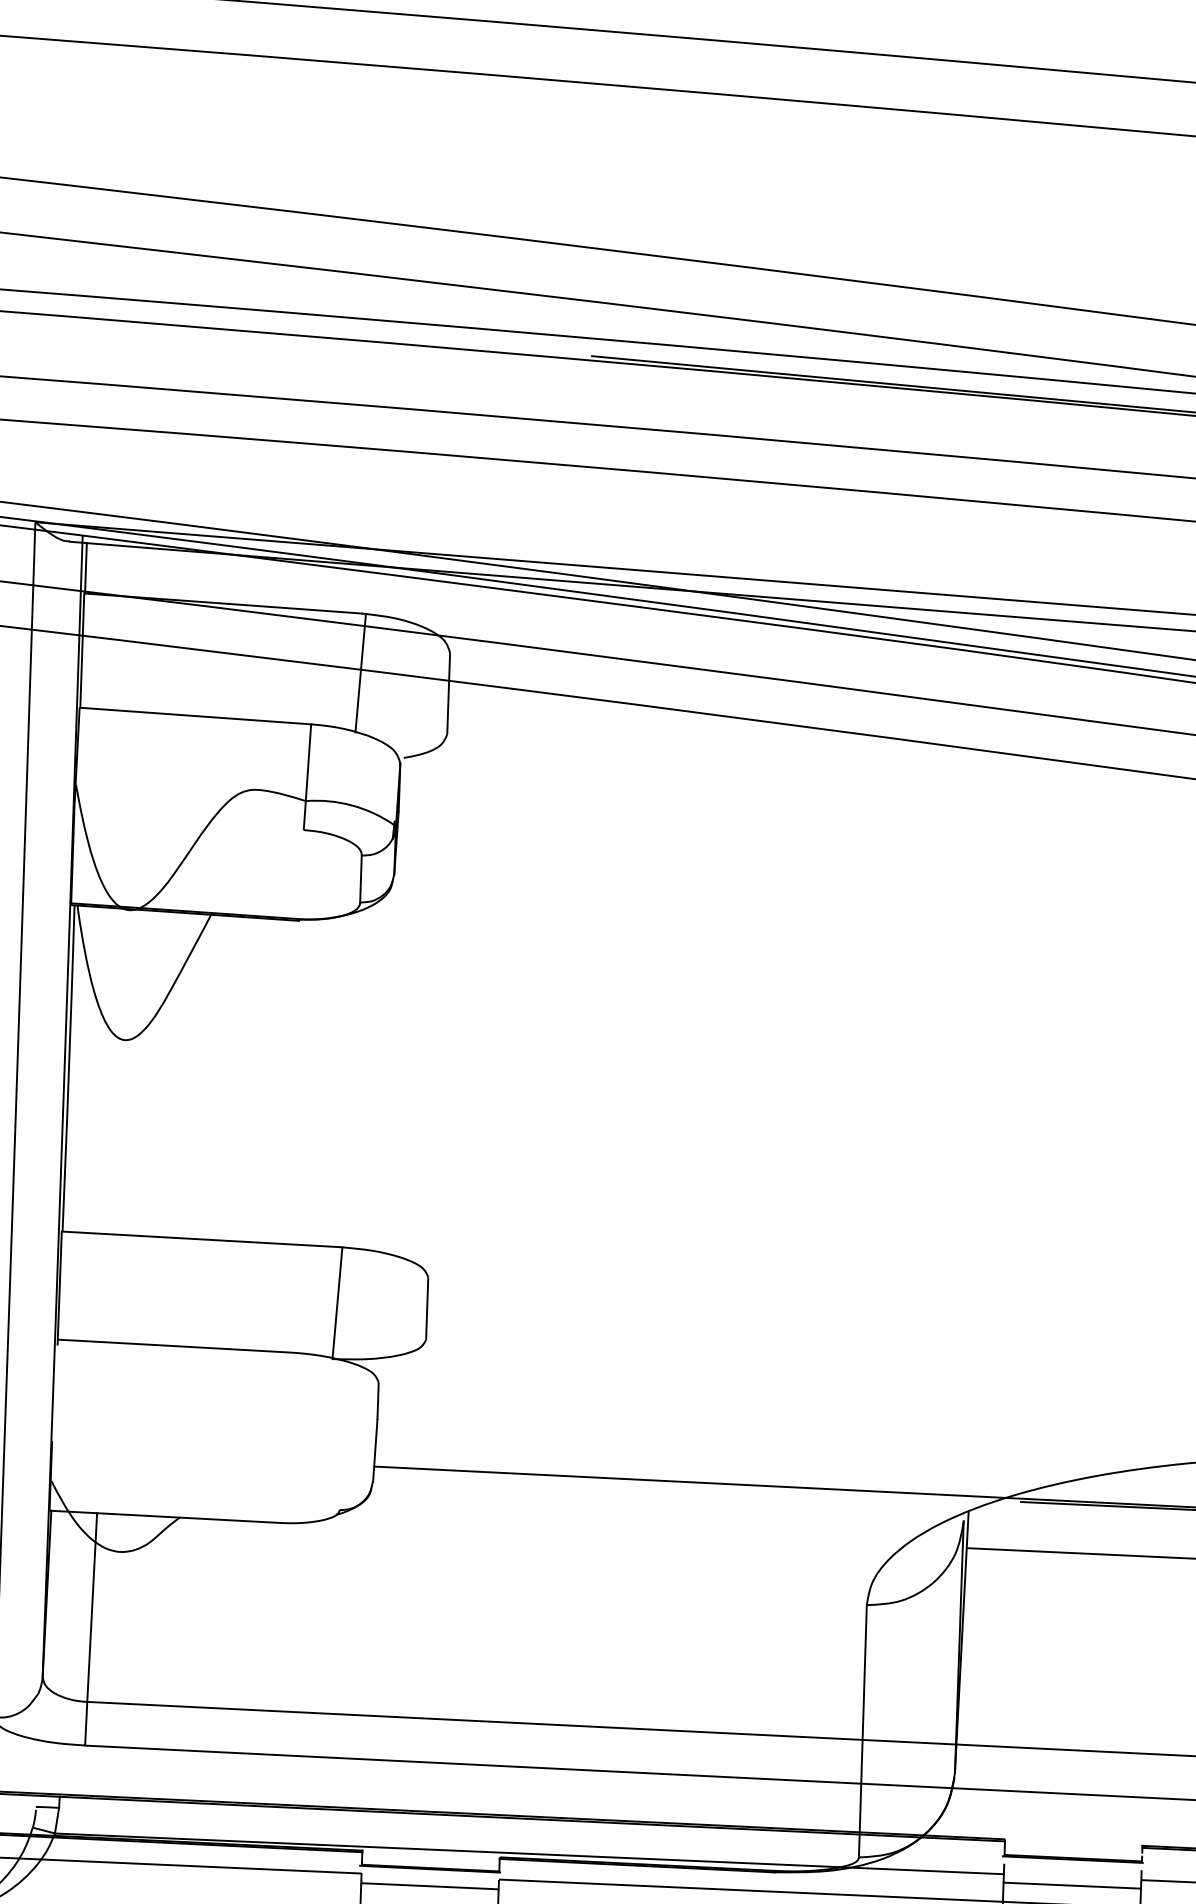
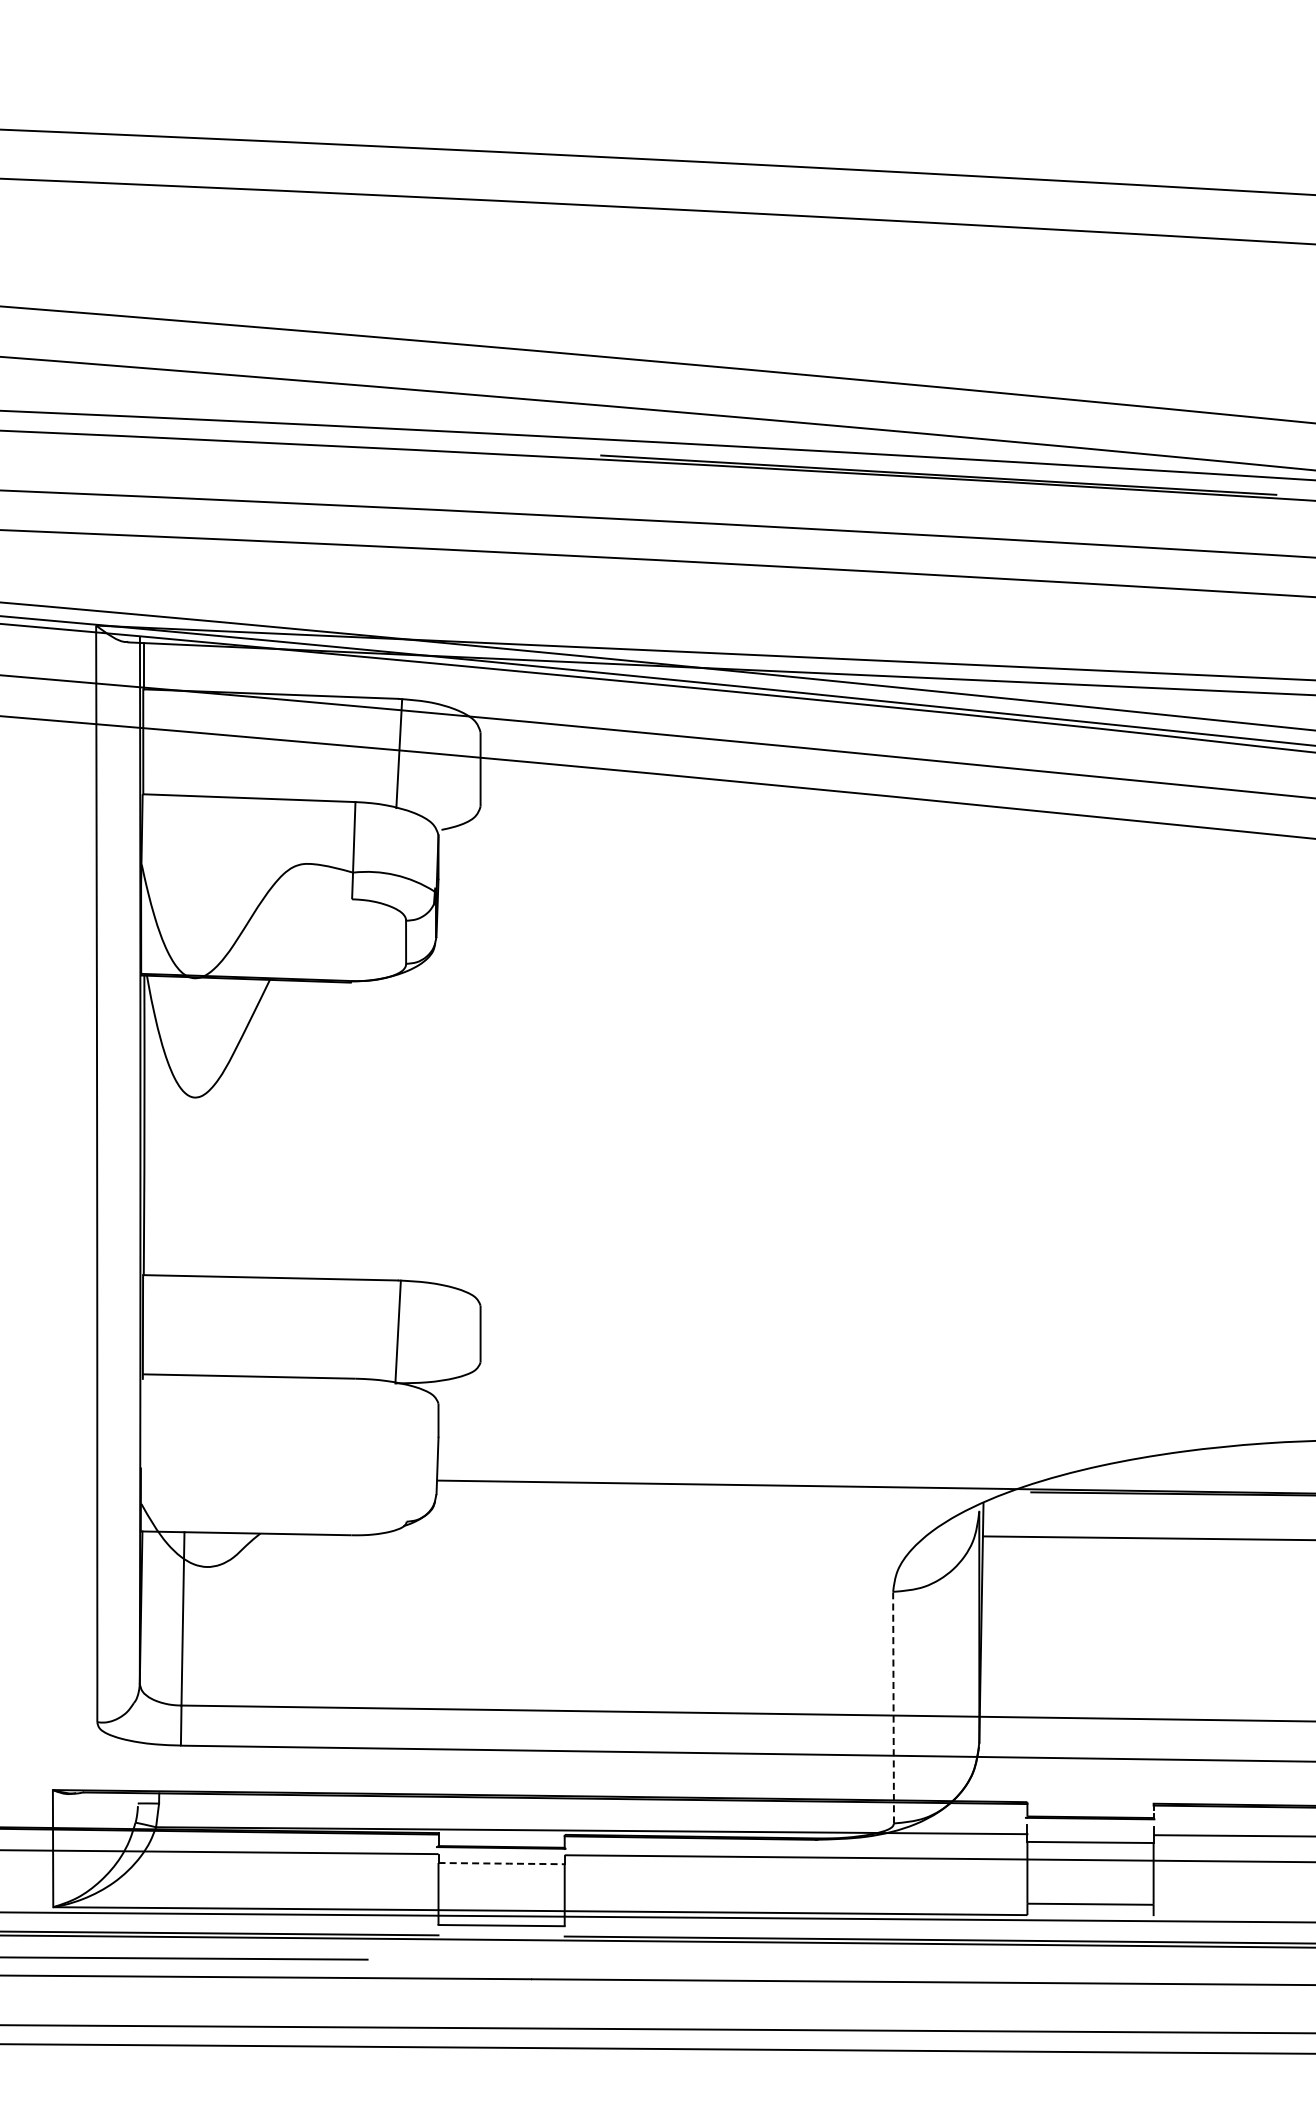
line: (862, 1731) -> (893, 1707), solid -> dashed
line: (430, 1886) -> (502, 1863), solid -> dashed

